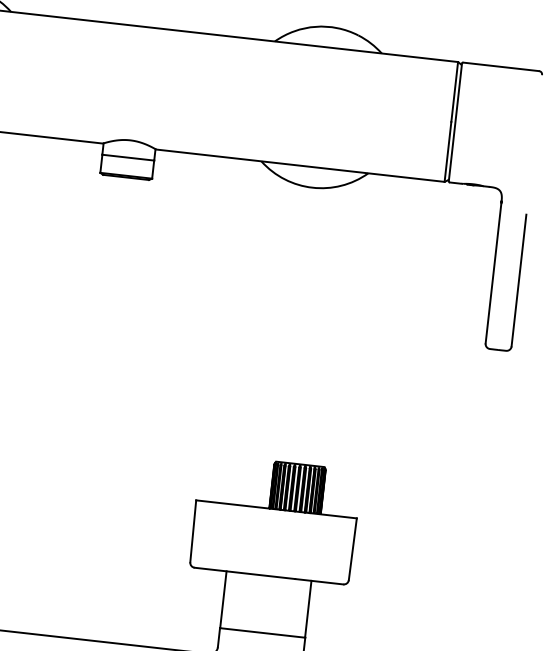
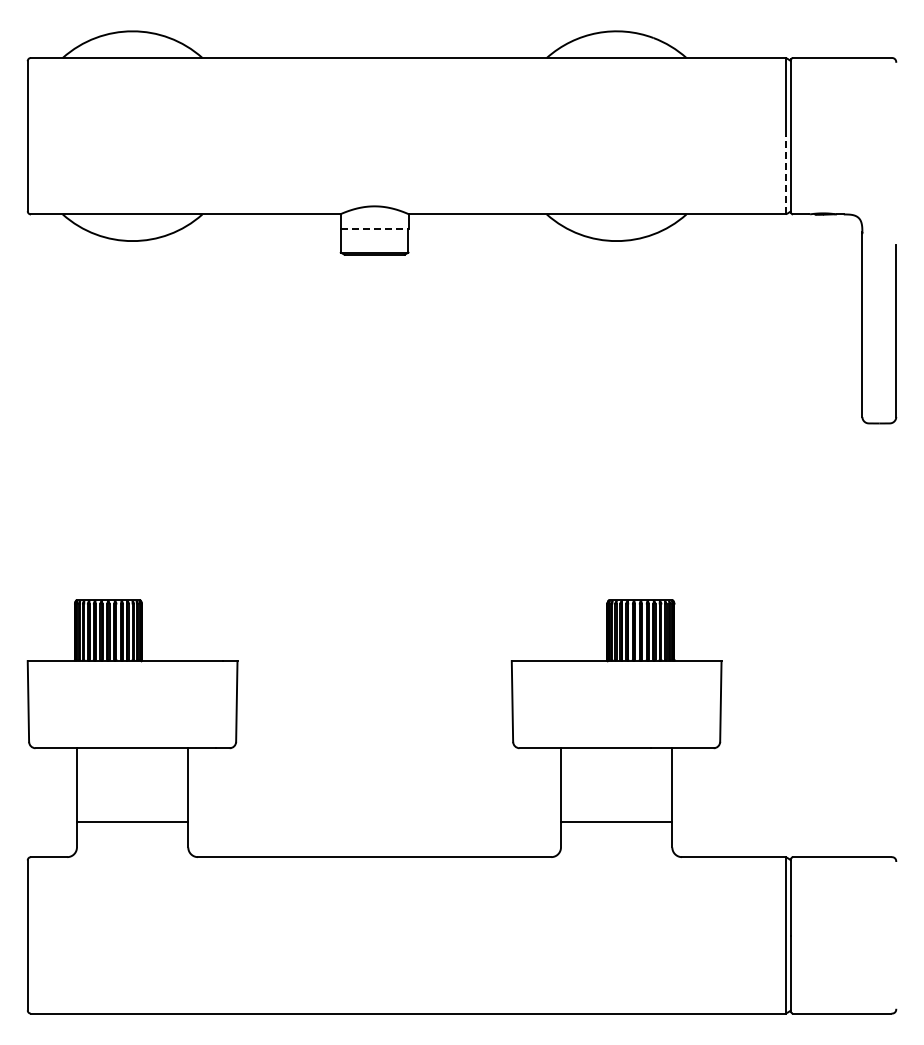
line: (448, 151) -> (786, 174), solid -> dashed
line: (128, 157) -> (374, 228), solid -> dashed

